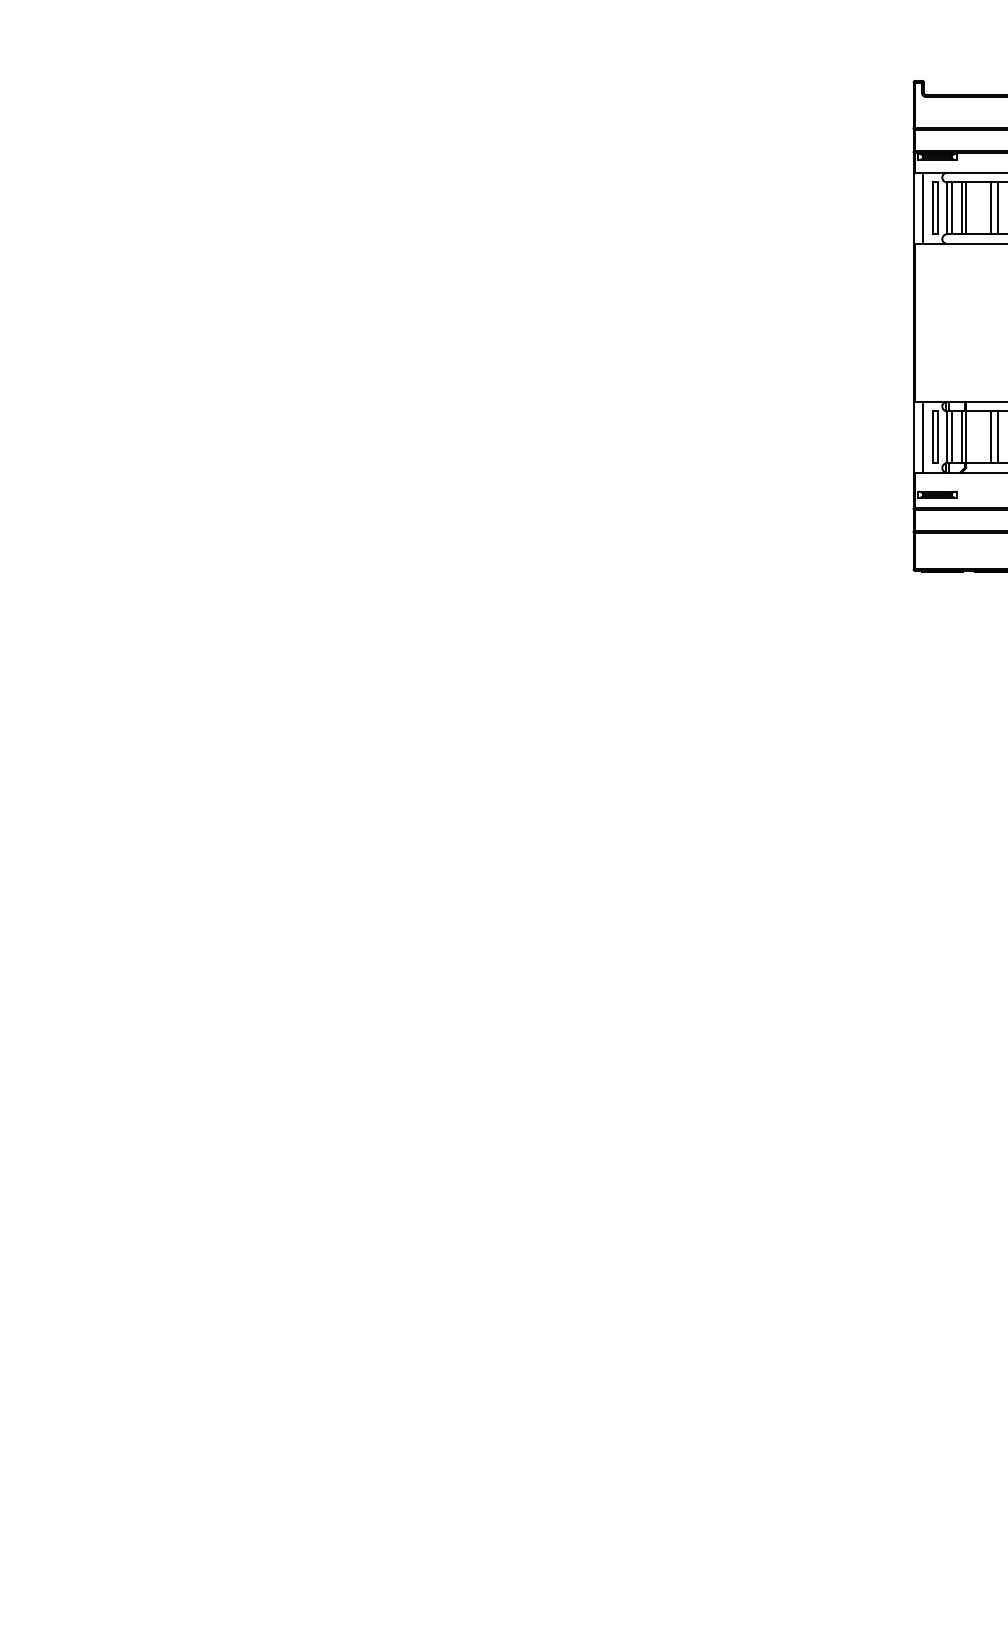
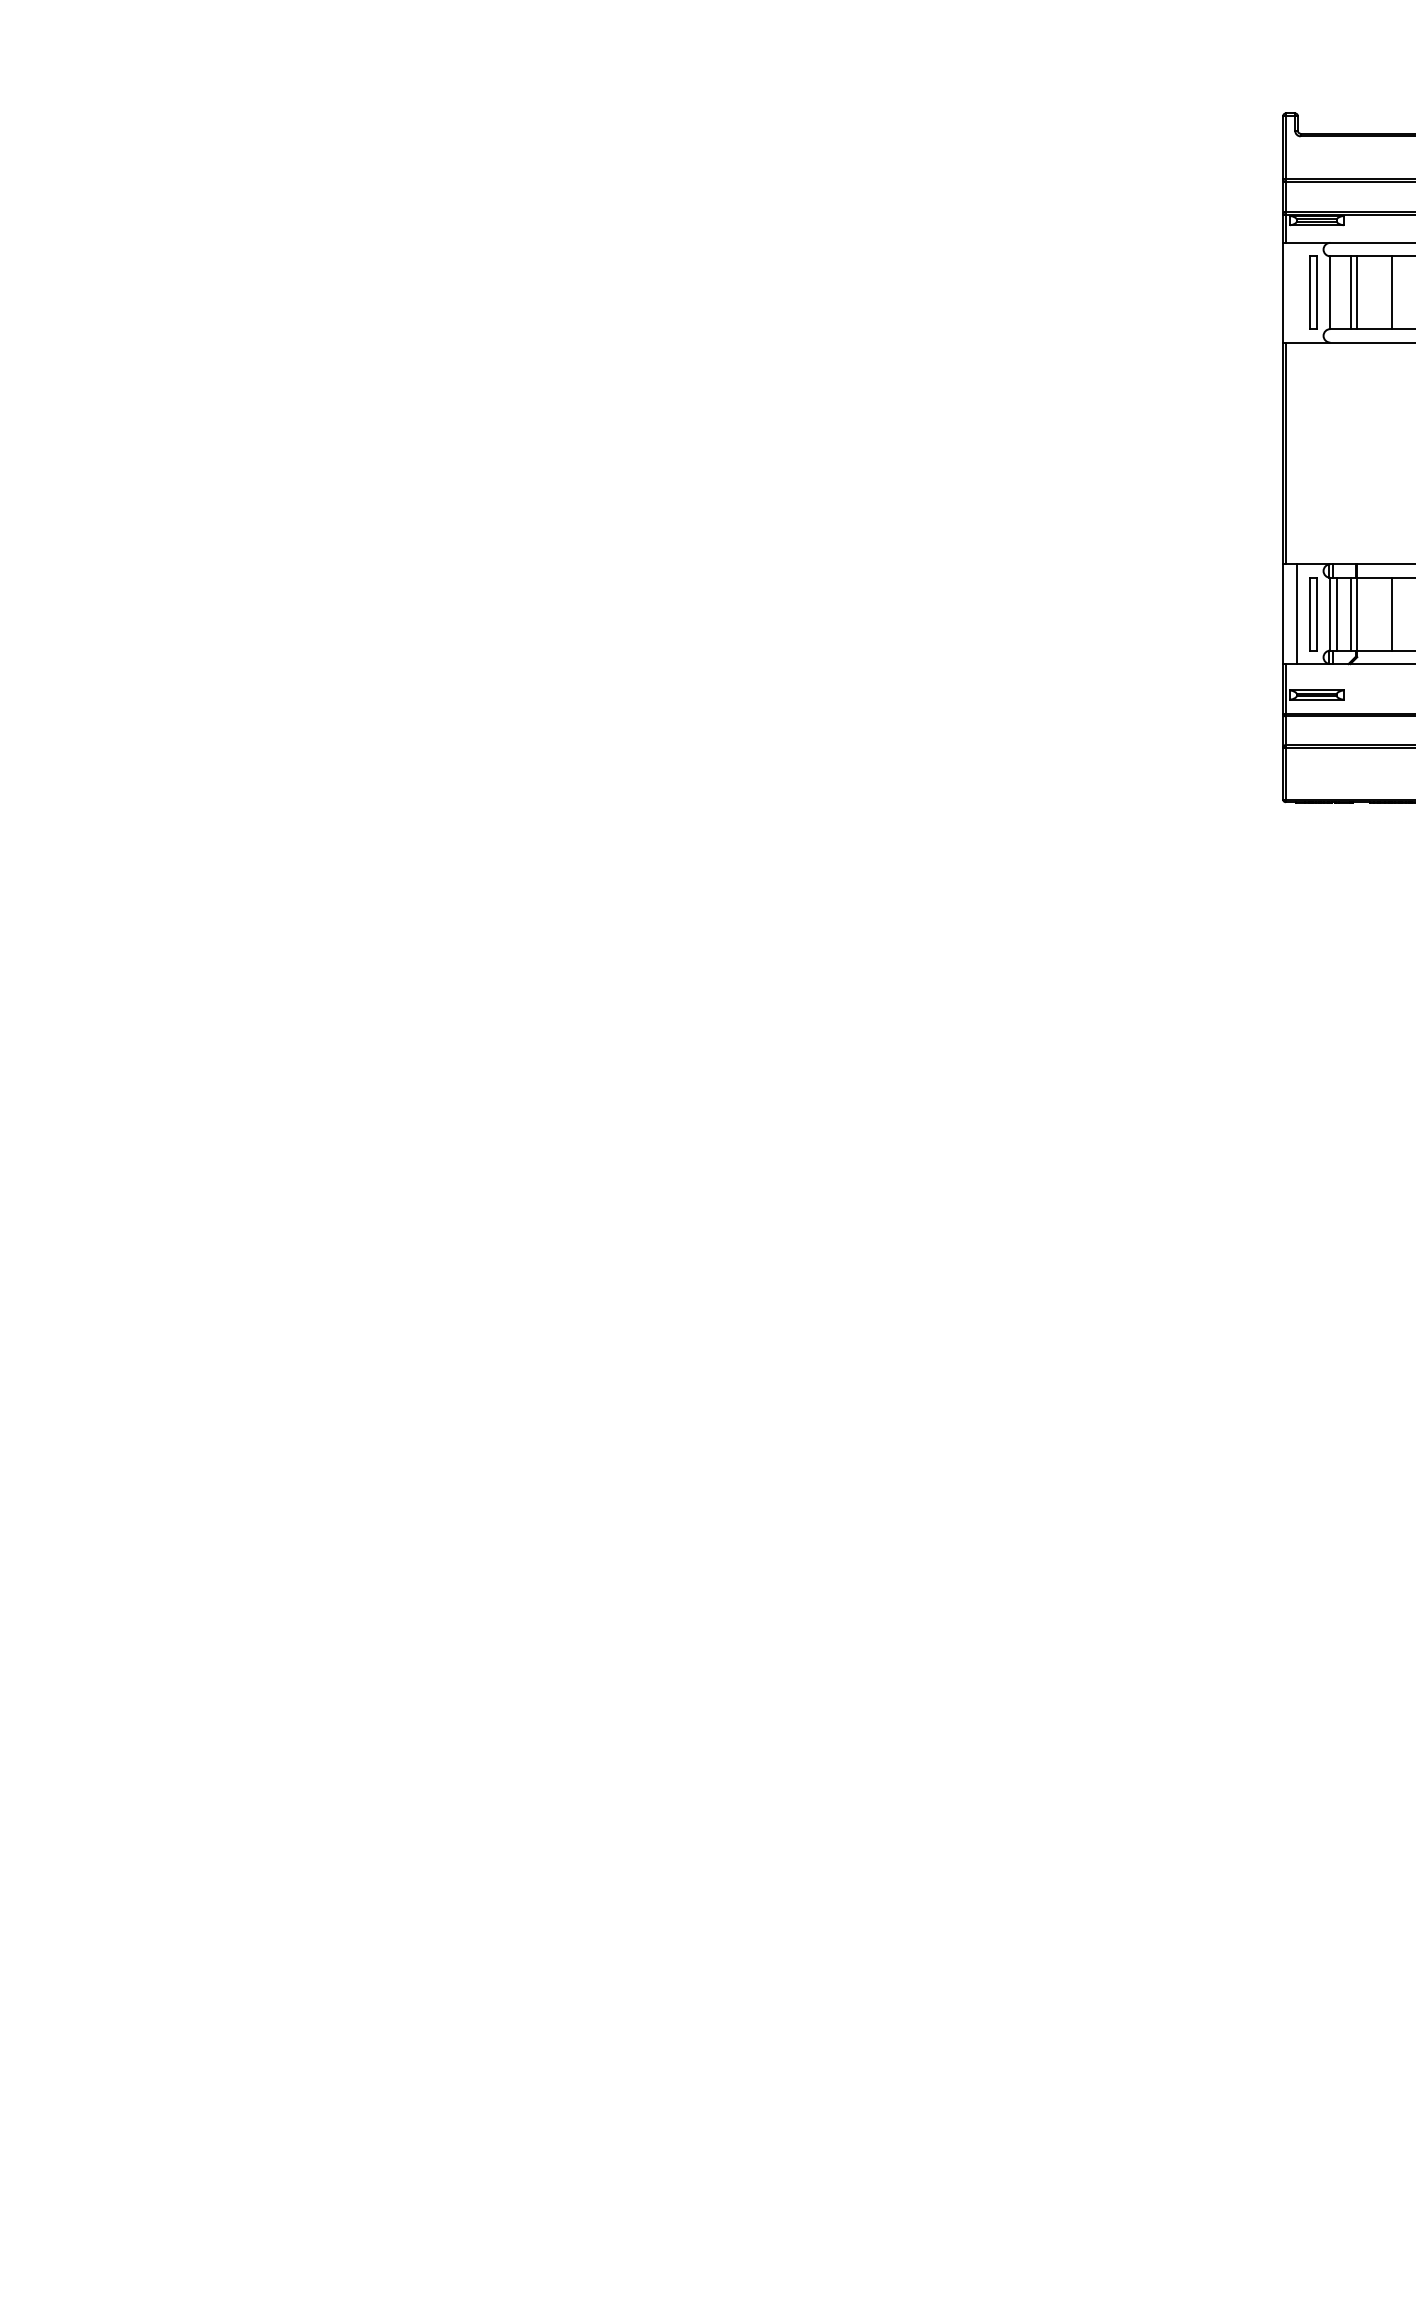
line: (923, 207) -> (1297, 291), removed
line: (951, 208) -> (1336, 292), removed
line: (997, 208) -> (1401, 292), removed
line: (997, 437) -> (1401, 614), removed

